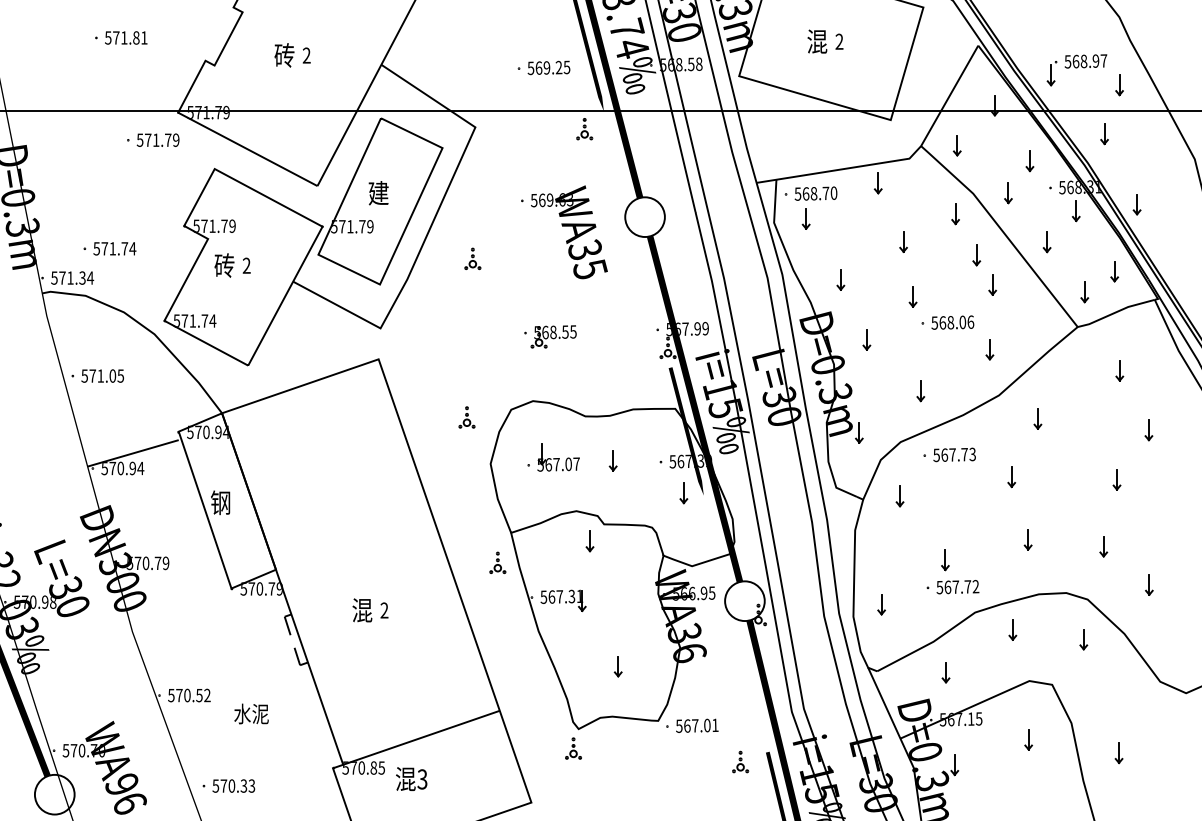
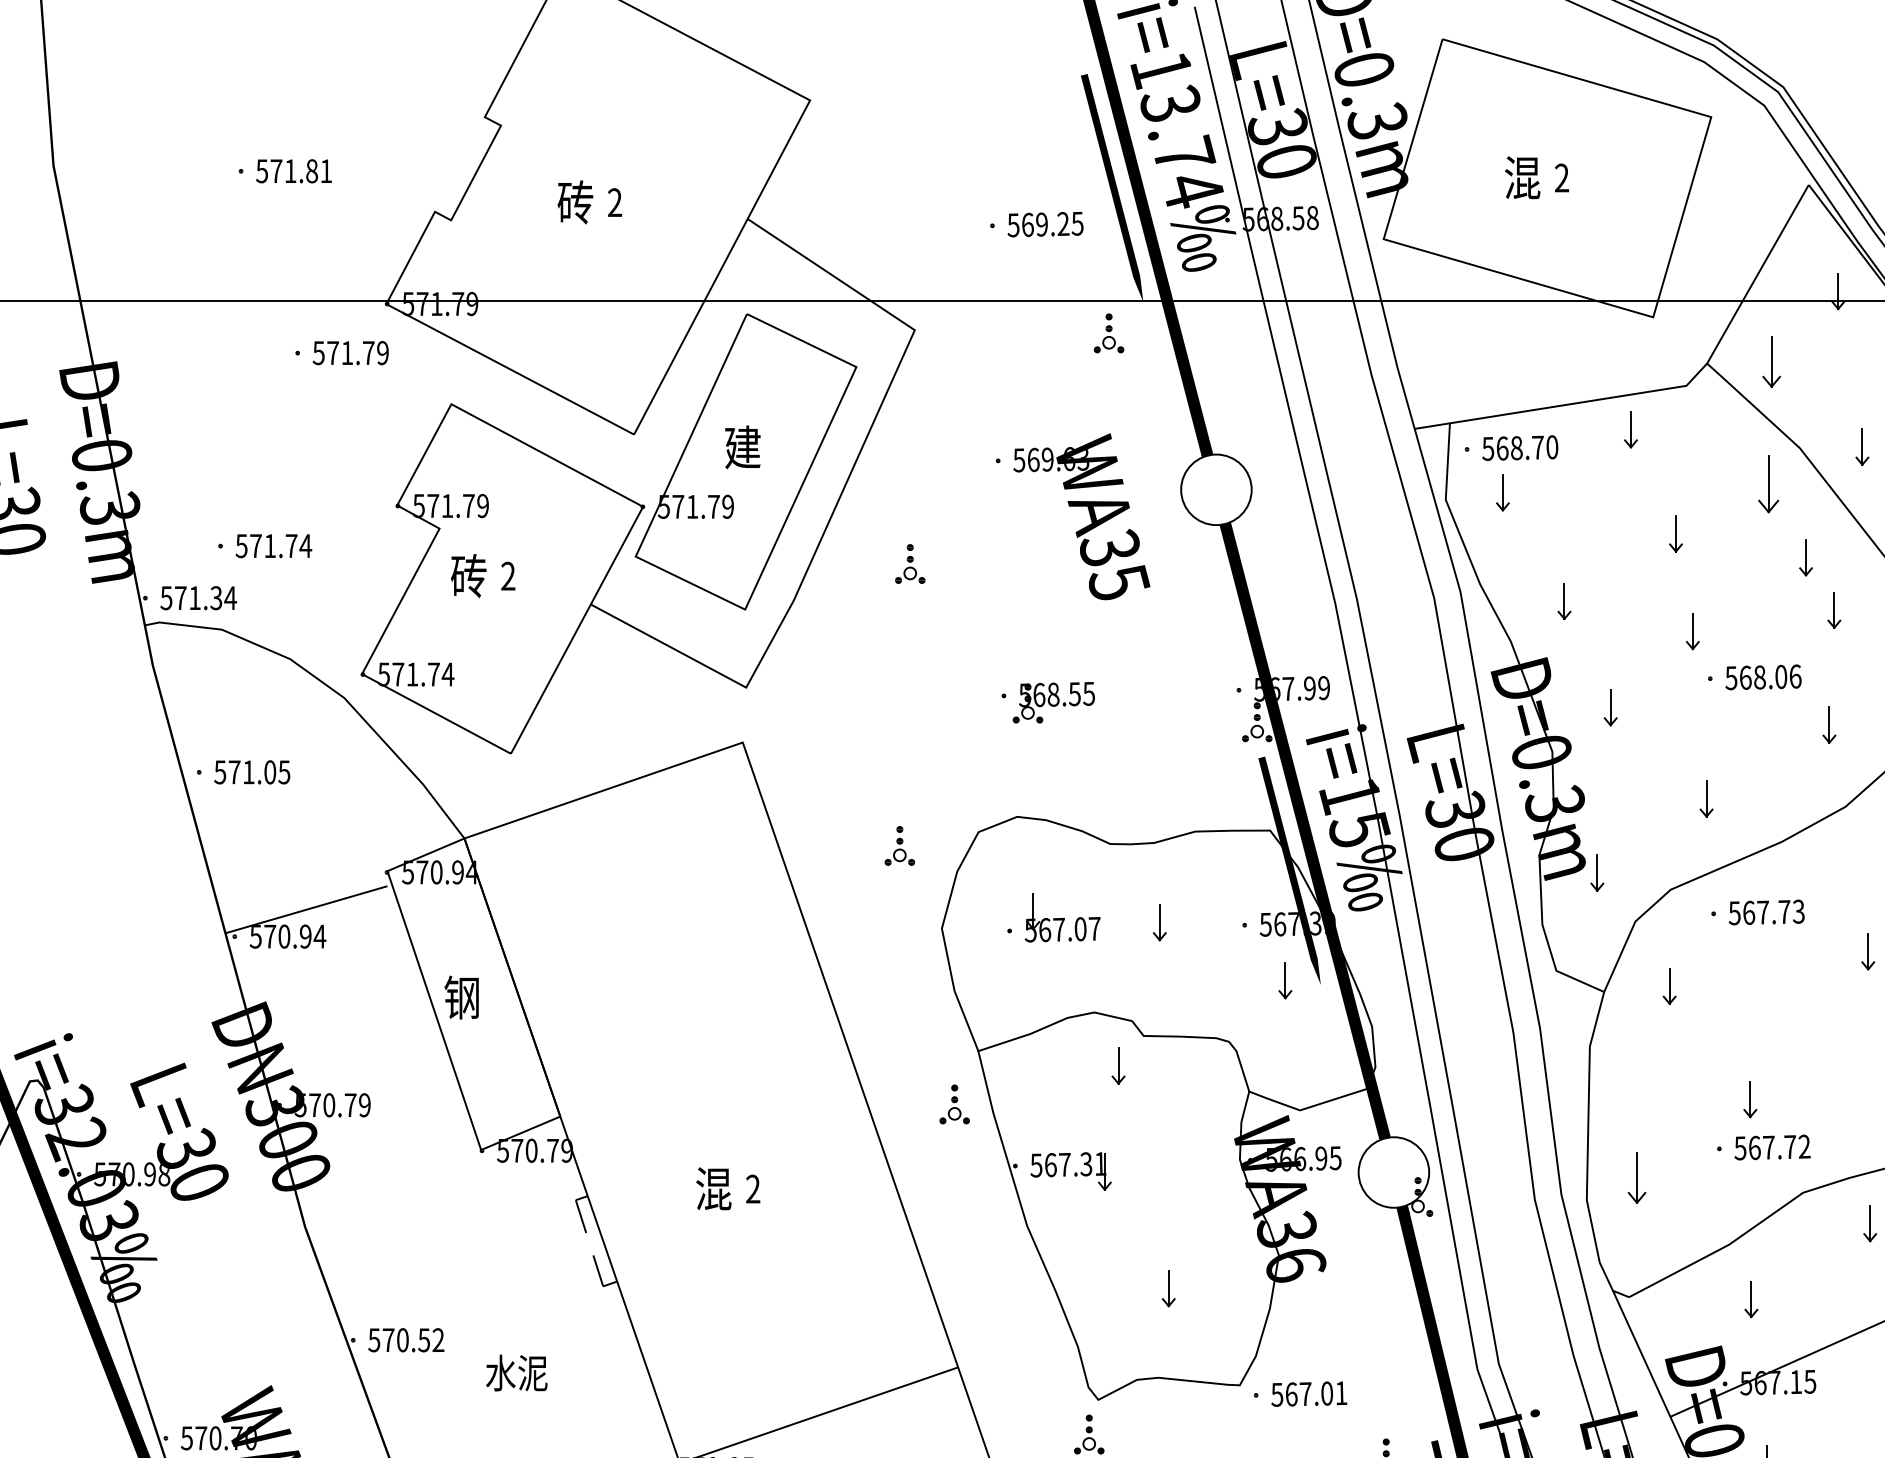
part: (956, 145) -> (1770, 362), size x1.4
part: (955, 214) -> (1768, 485), size x1.6
part: (881, 604) -> (1636, 1178), size x1.4

